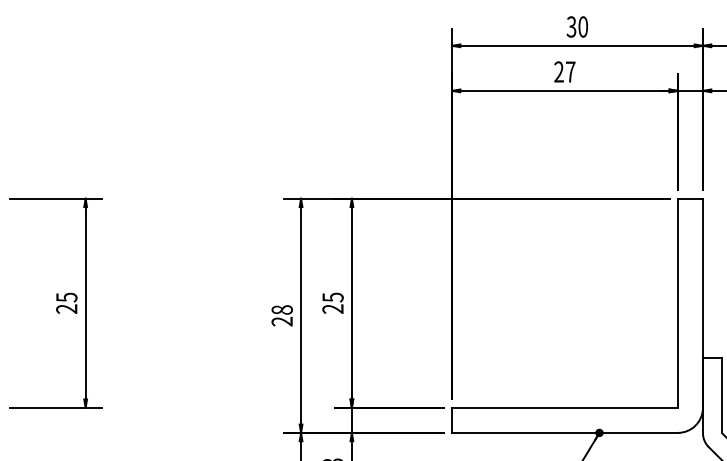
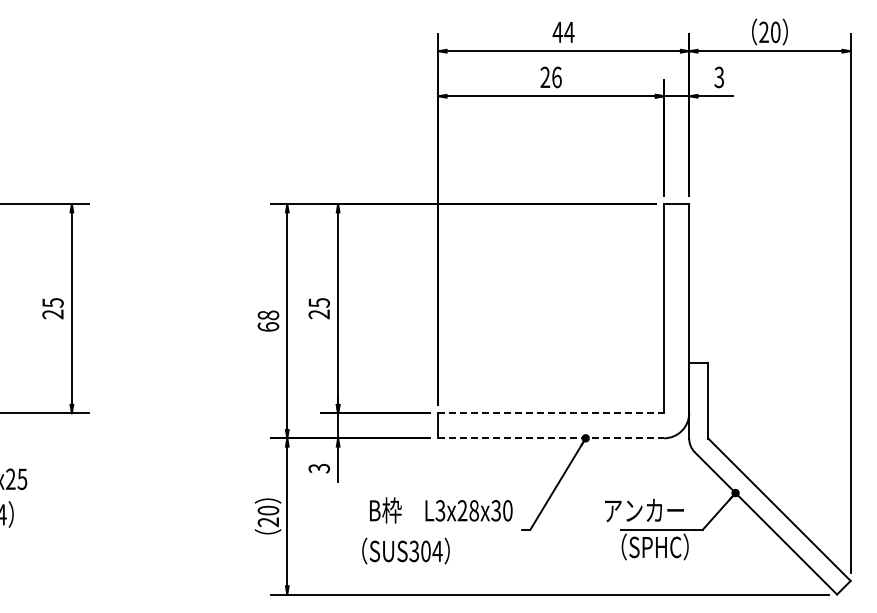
text: (577, 27) -> (563, 32), 30 -> 44
text: (570, 72) -> (556, 77), 27 -> 26
text: (282, 321) -> (268, 326), 28 -> 68
line: (565, 408) -> (551, 413), solid -> dashed
line: (565, 433) -> (551, 438), solid -> dashed

